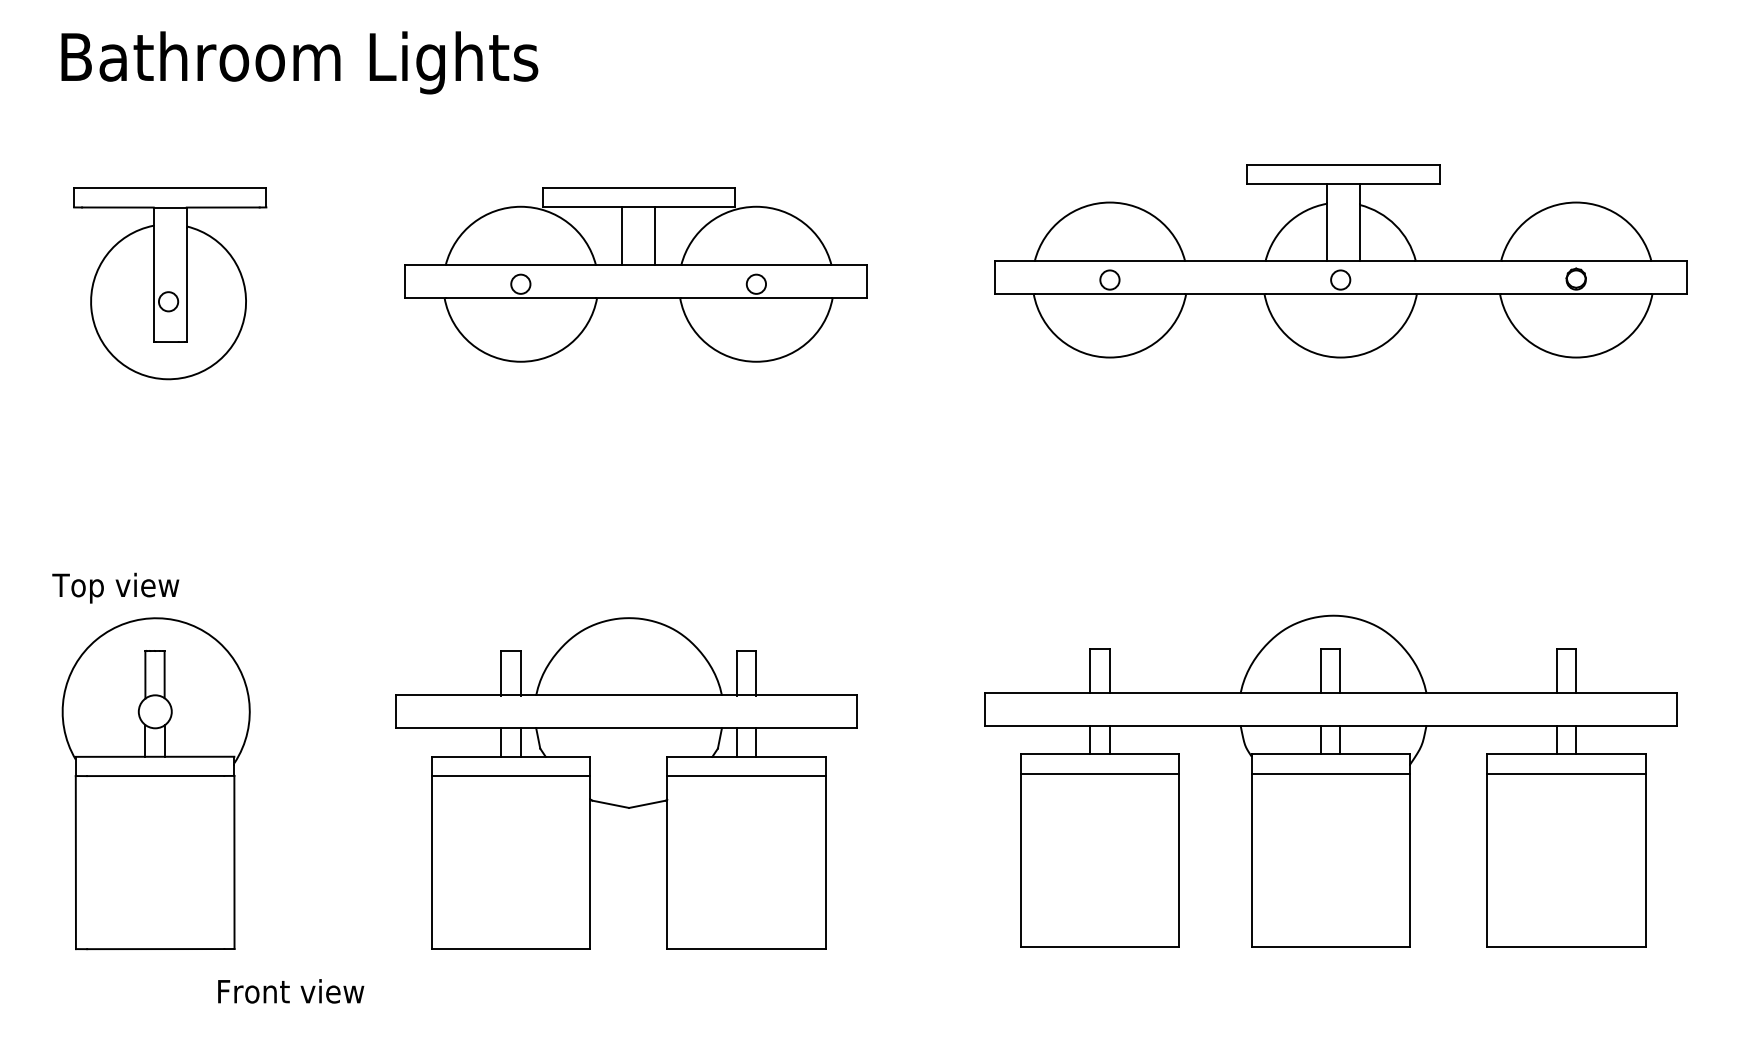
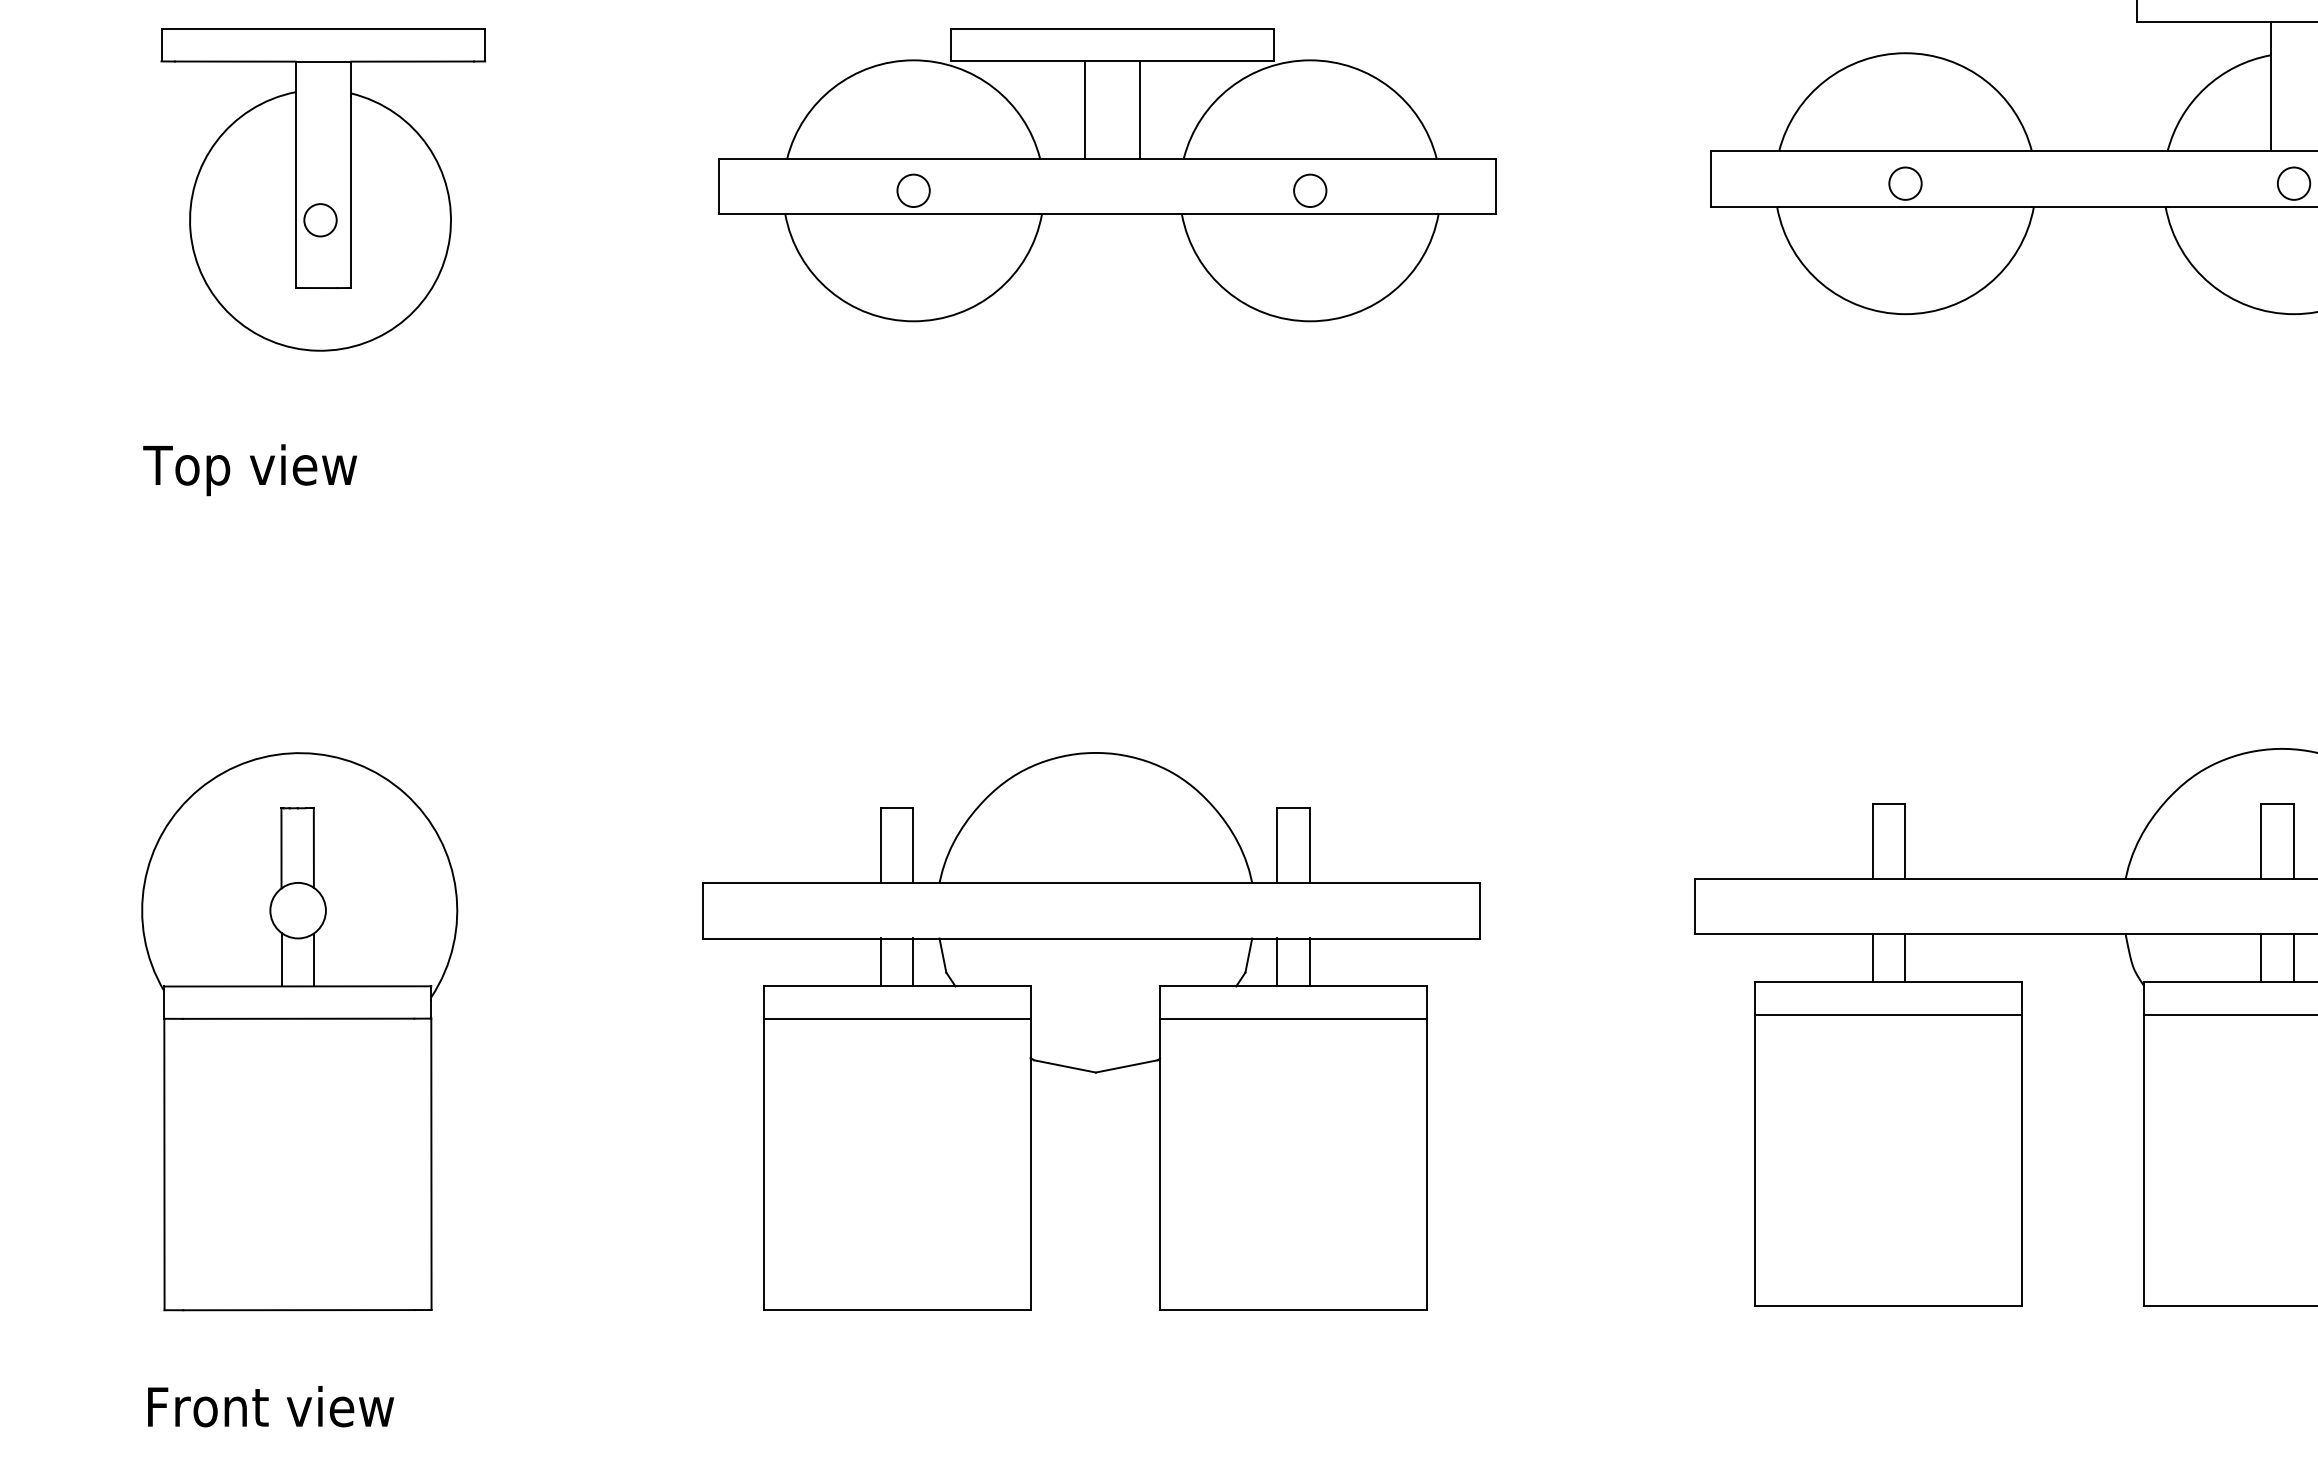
text: (115, 587) -> (249, 469), moved
text: (291, 991) -> (271, 1406), moved

